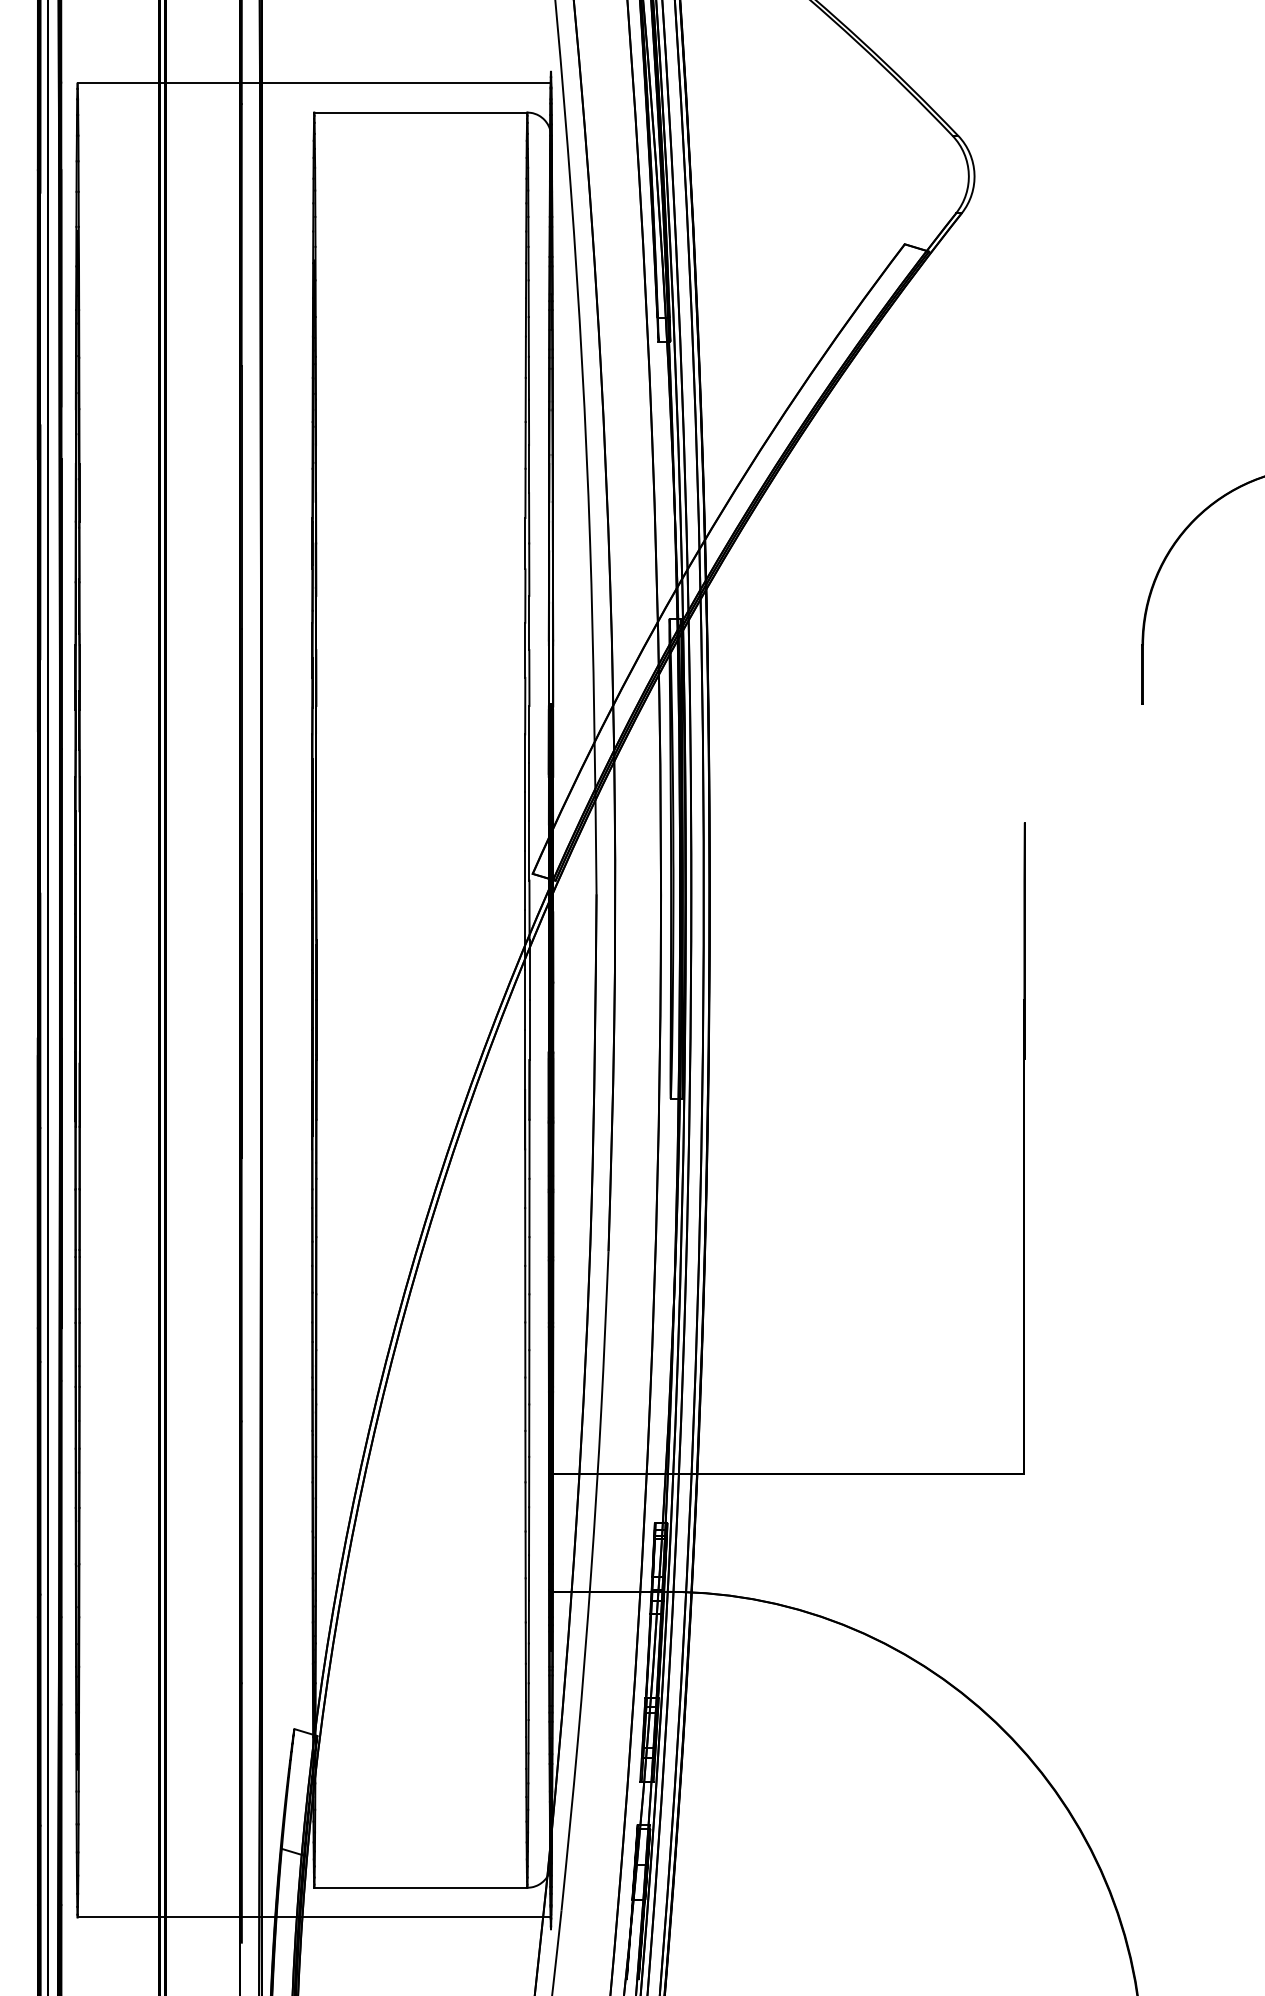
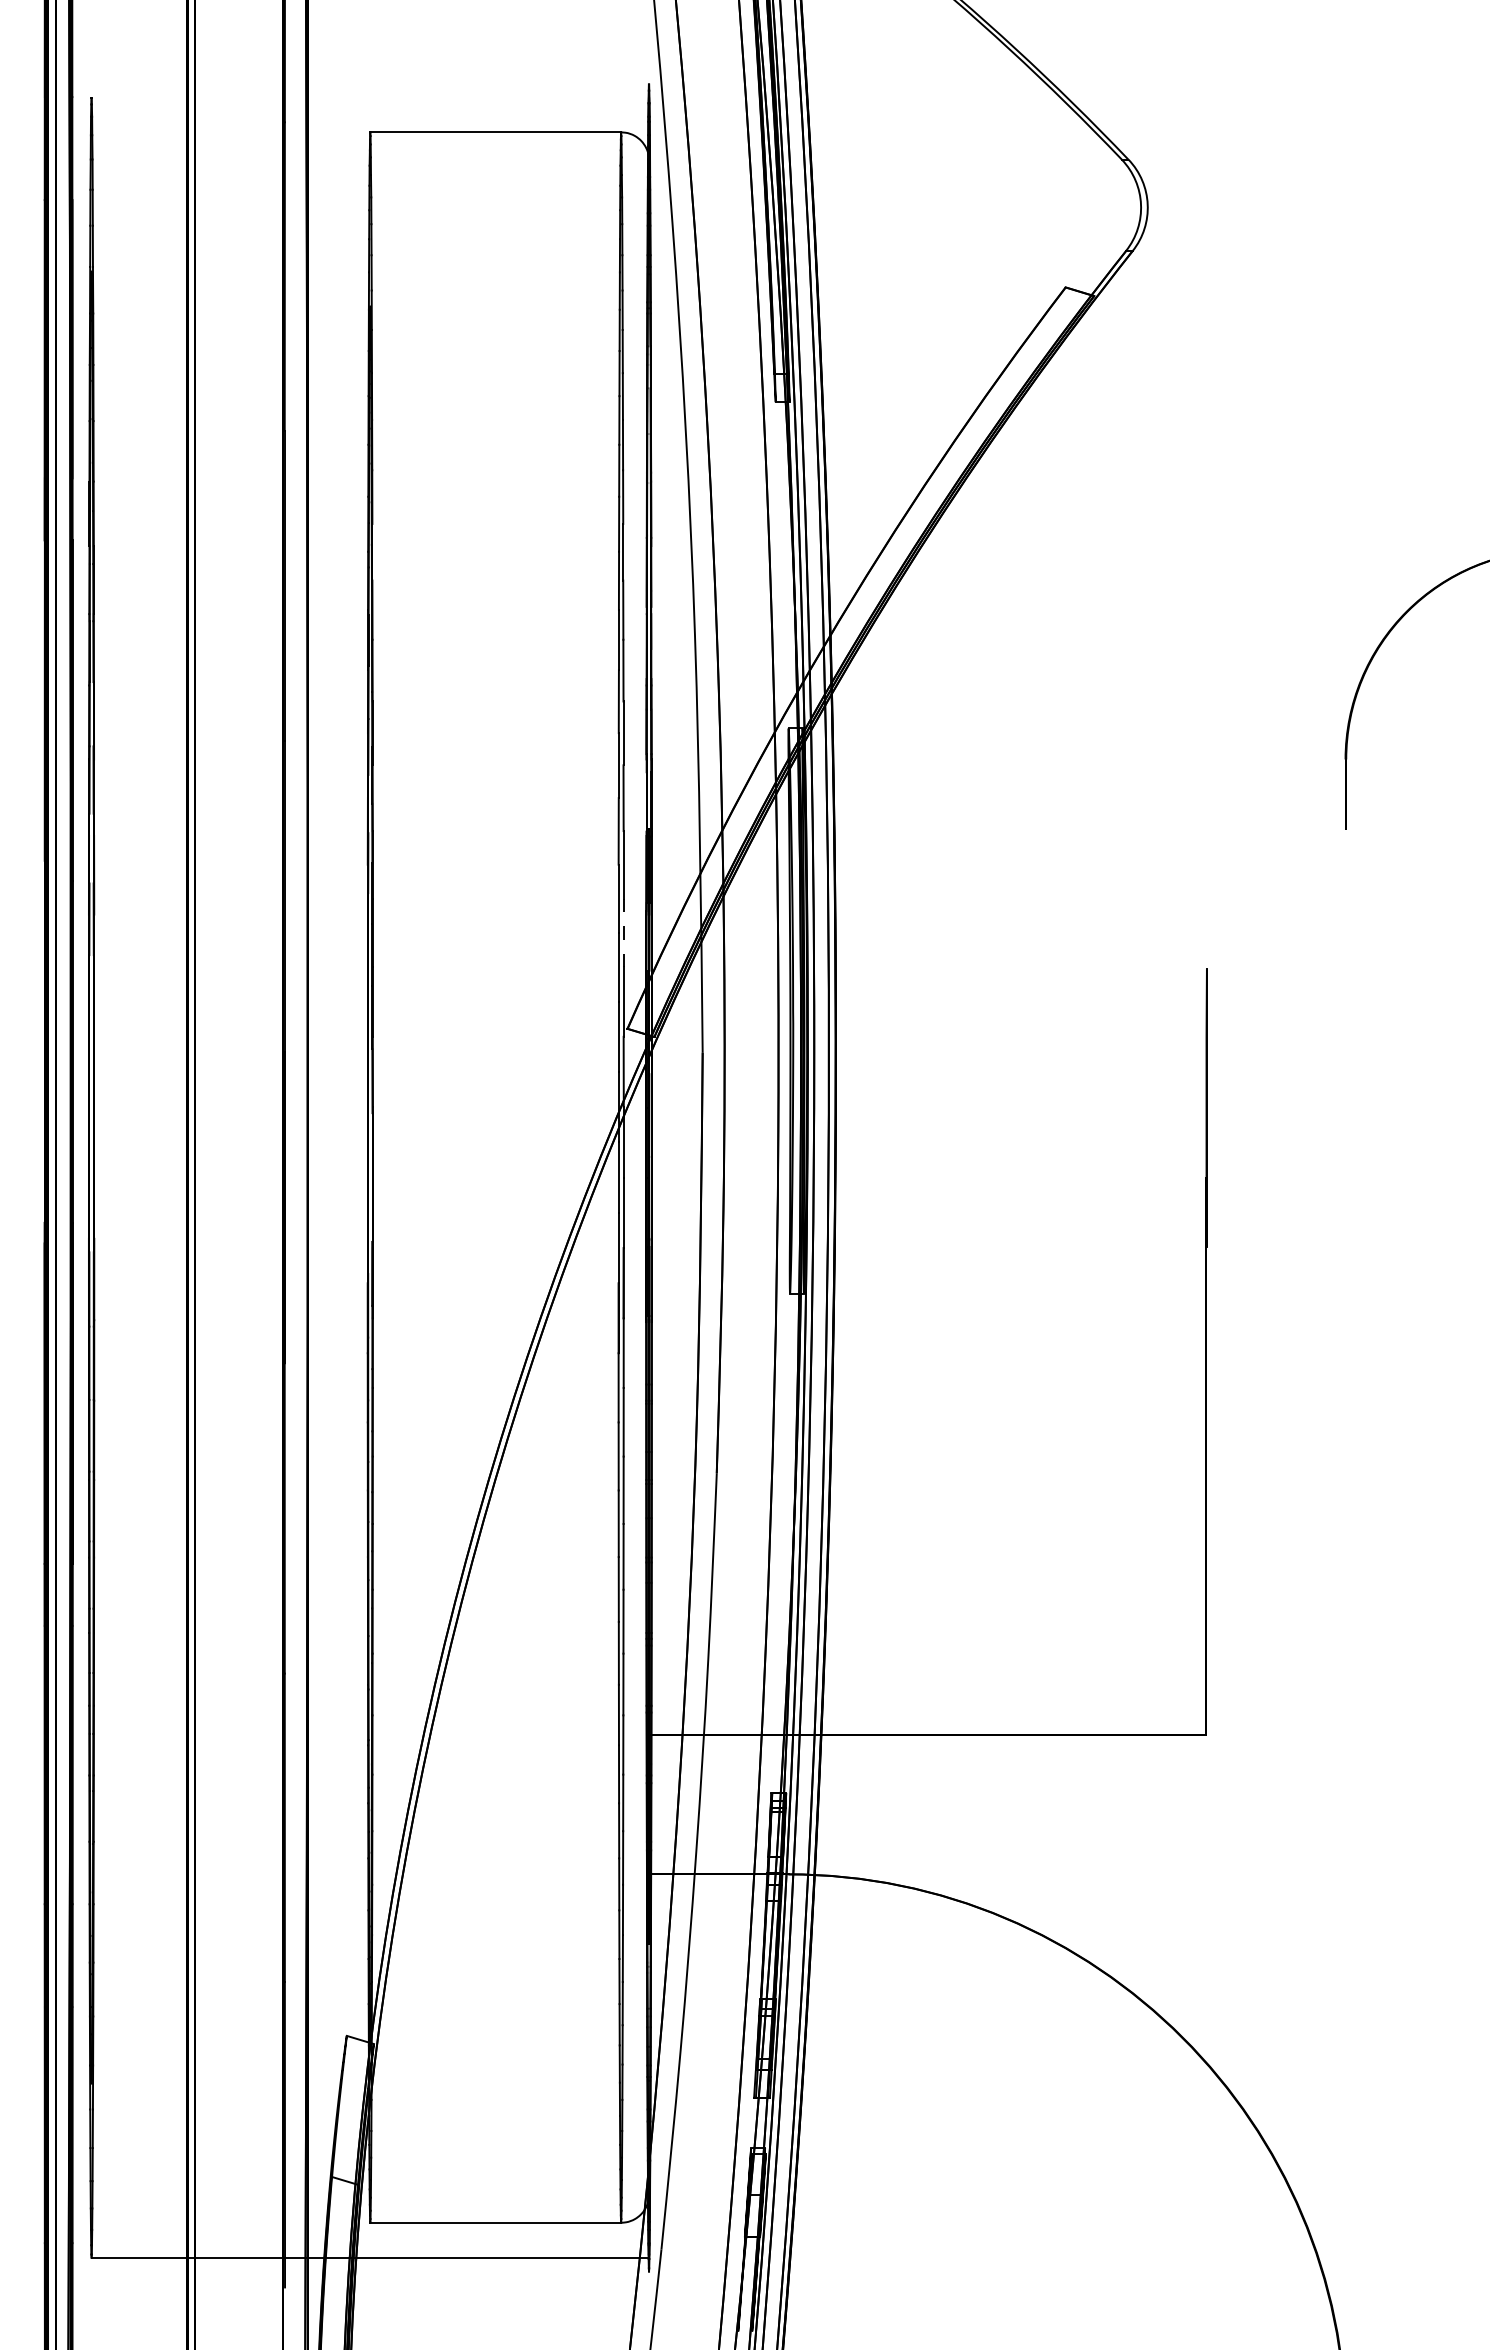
line: (314, 82) -> (370, 97), removed
line: (529, 792) -> (623, 933), solid -> dashed

